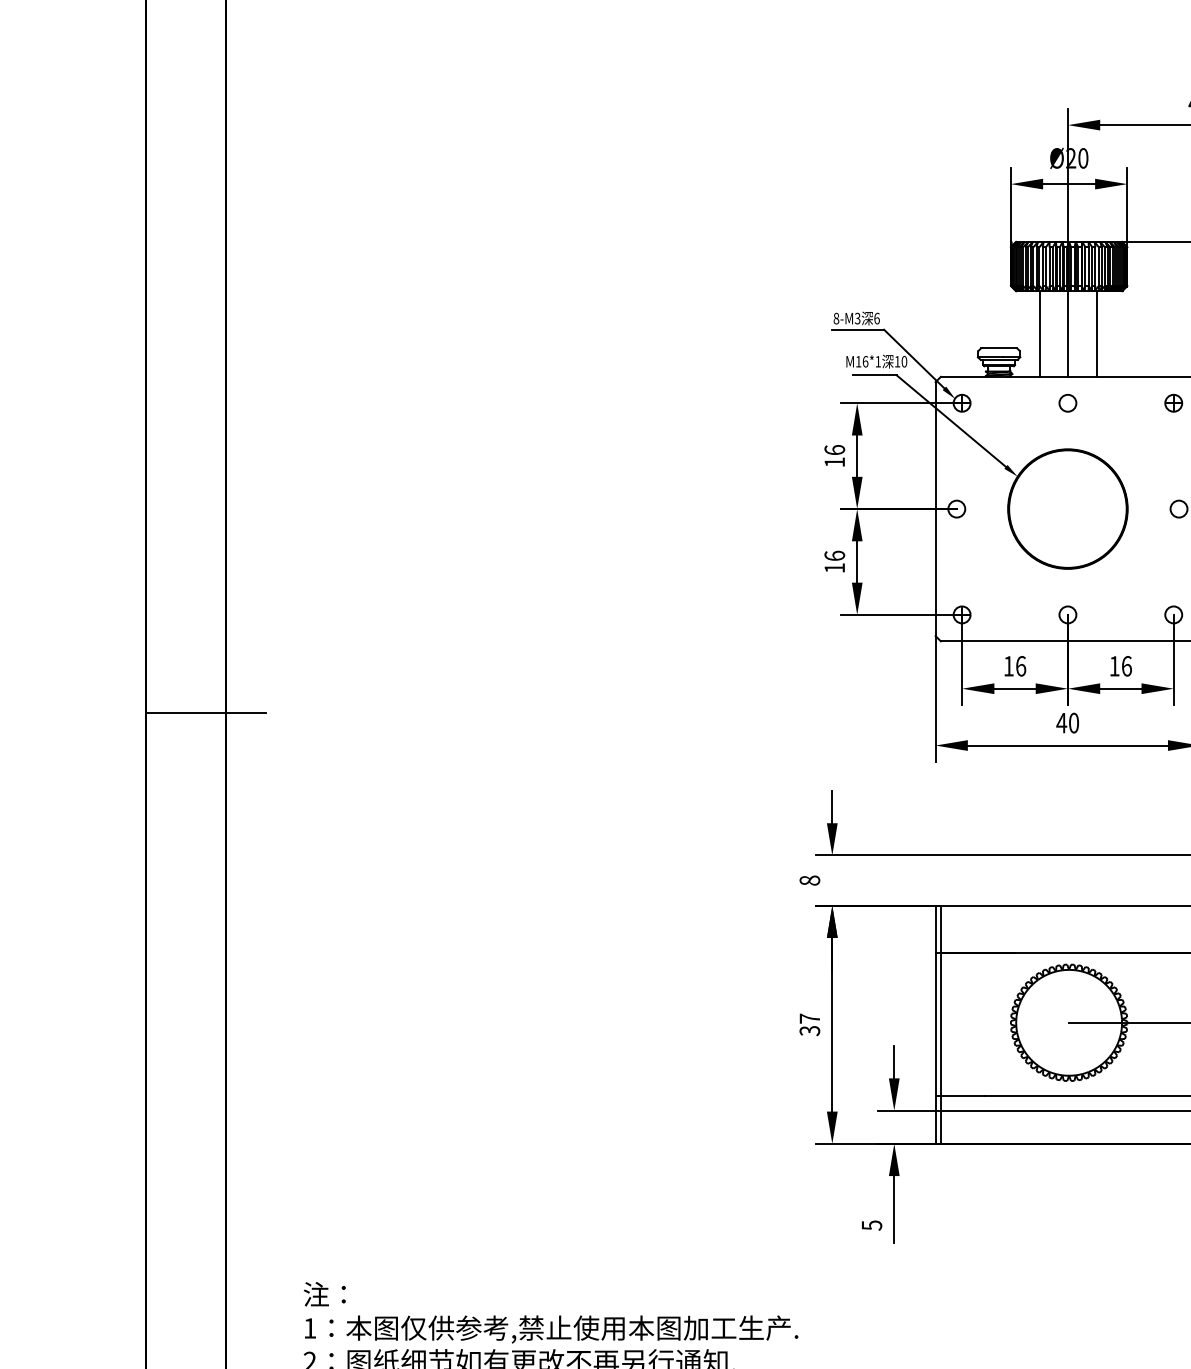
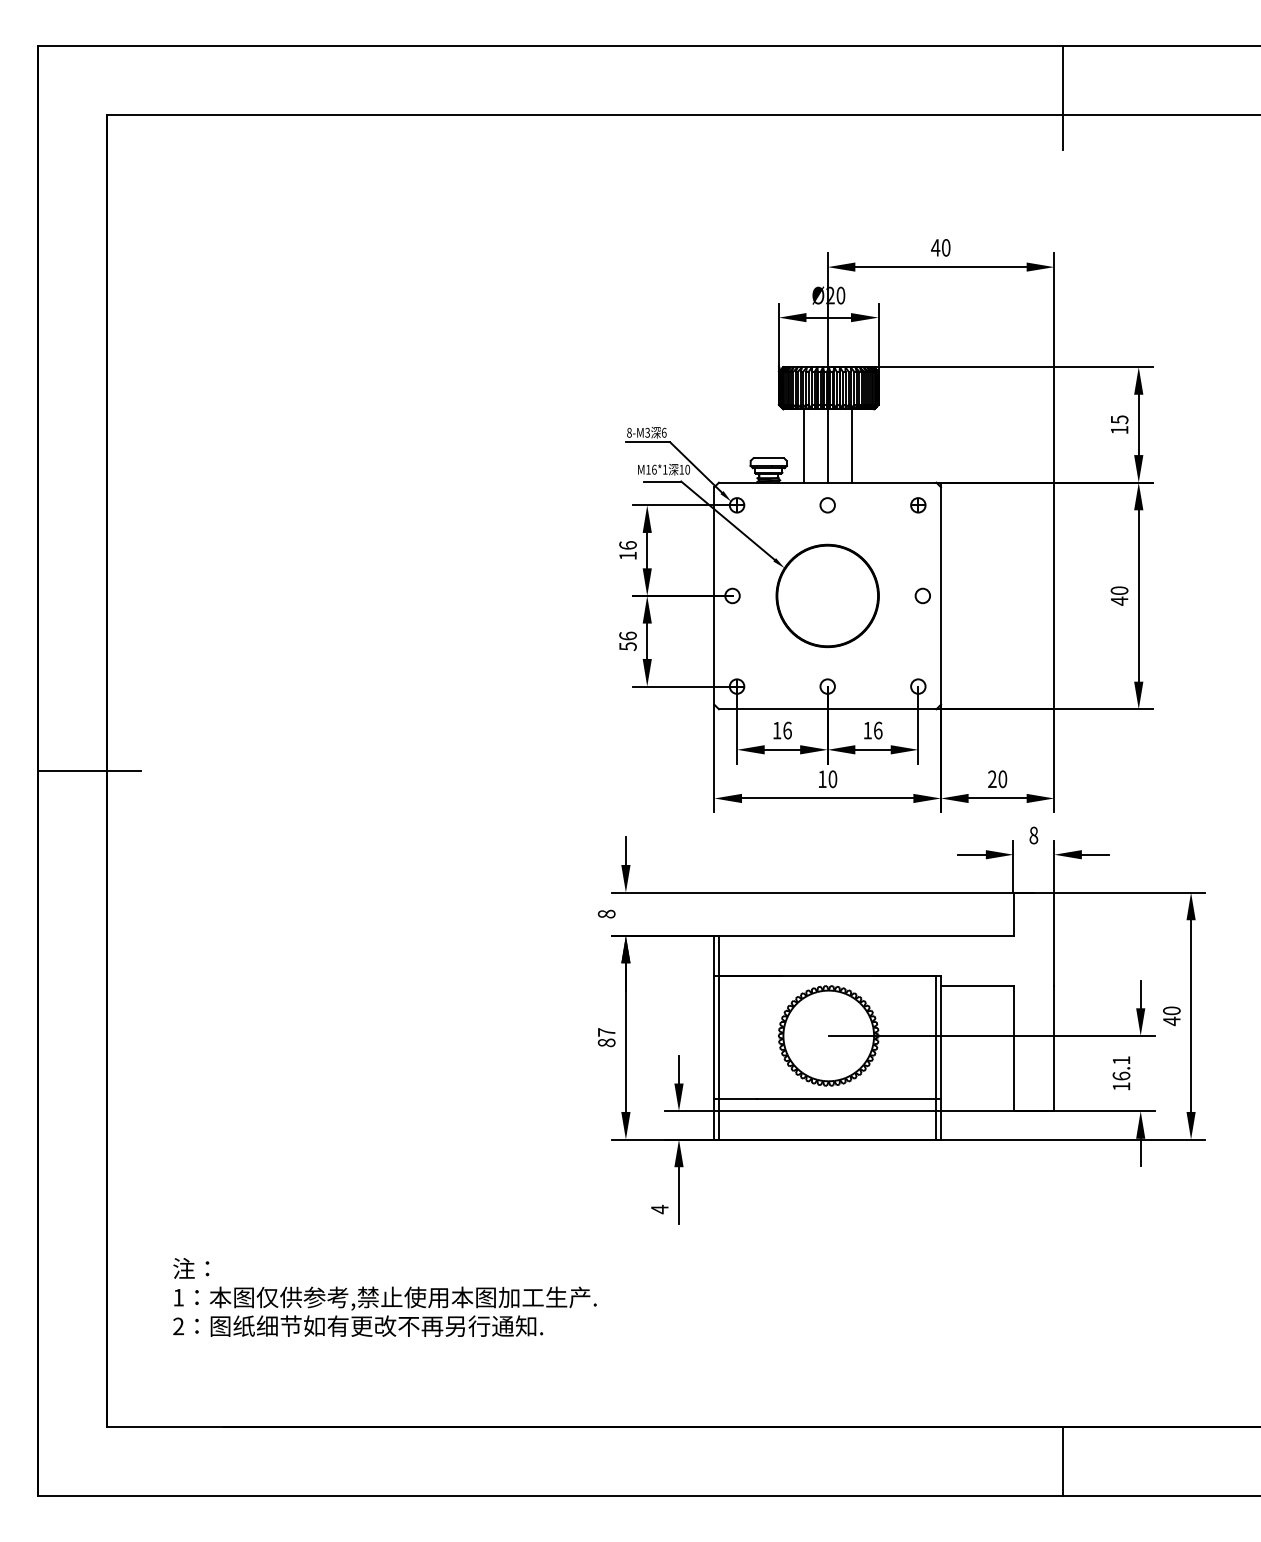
text: (834, 568) -> (627, 646), 16 -> 56
text: (1061, 722) -> (822, 778), 40 -> 10
text: (809, 1030) -> (606, 1042), 37 -> 87
text: (871, 1225) -> (659, 1209), 5 -> 4

